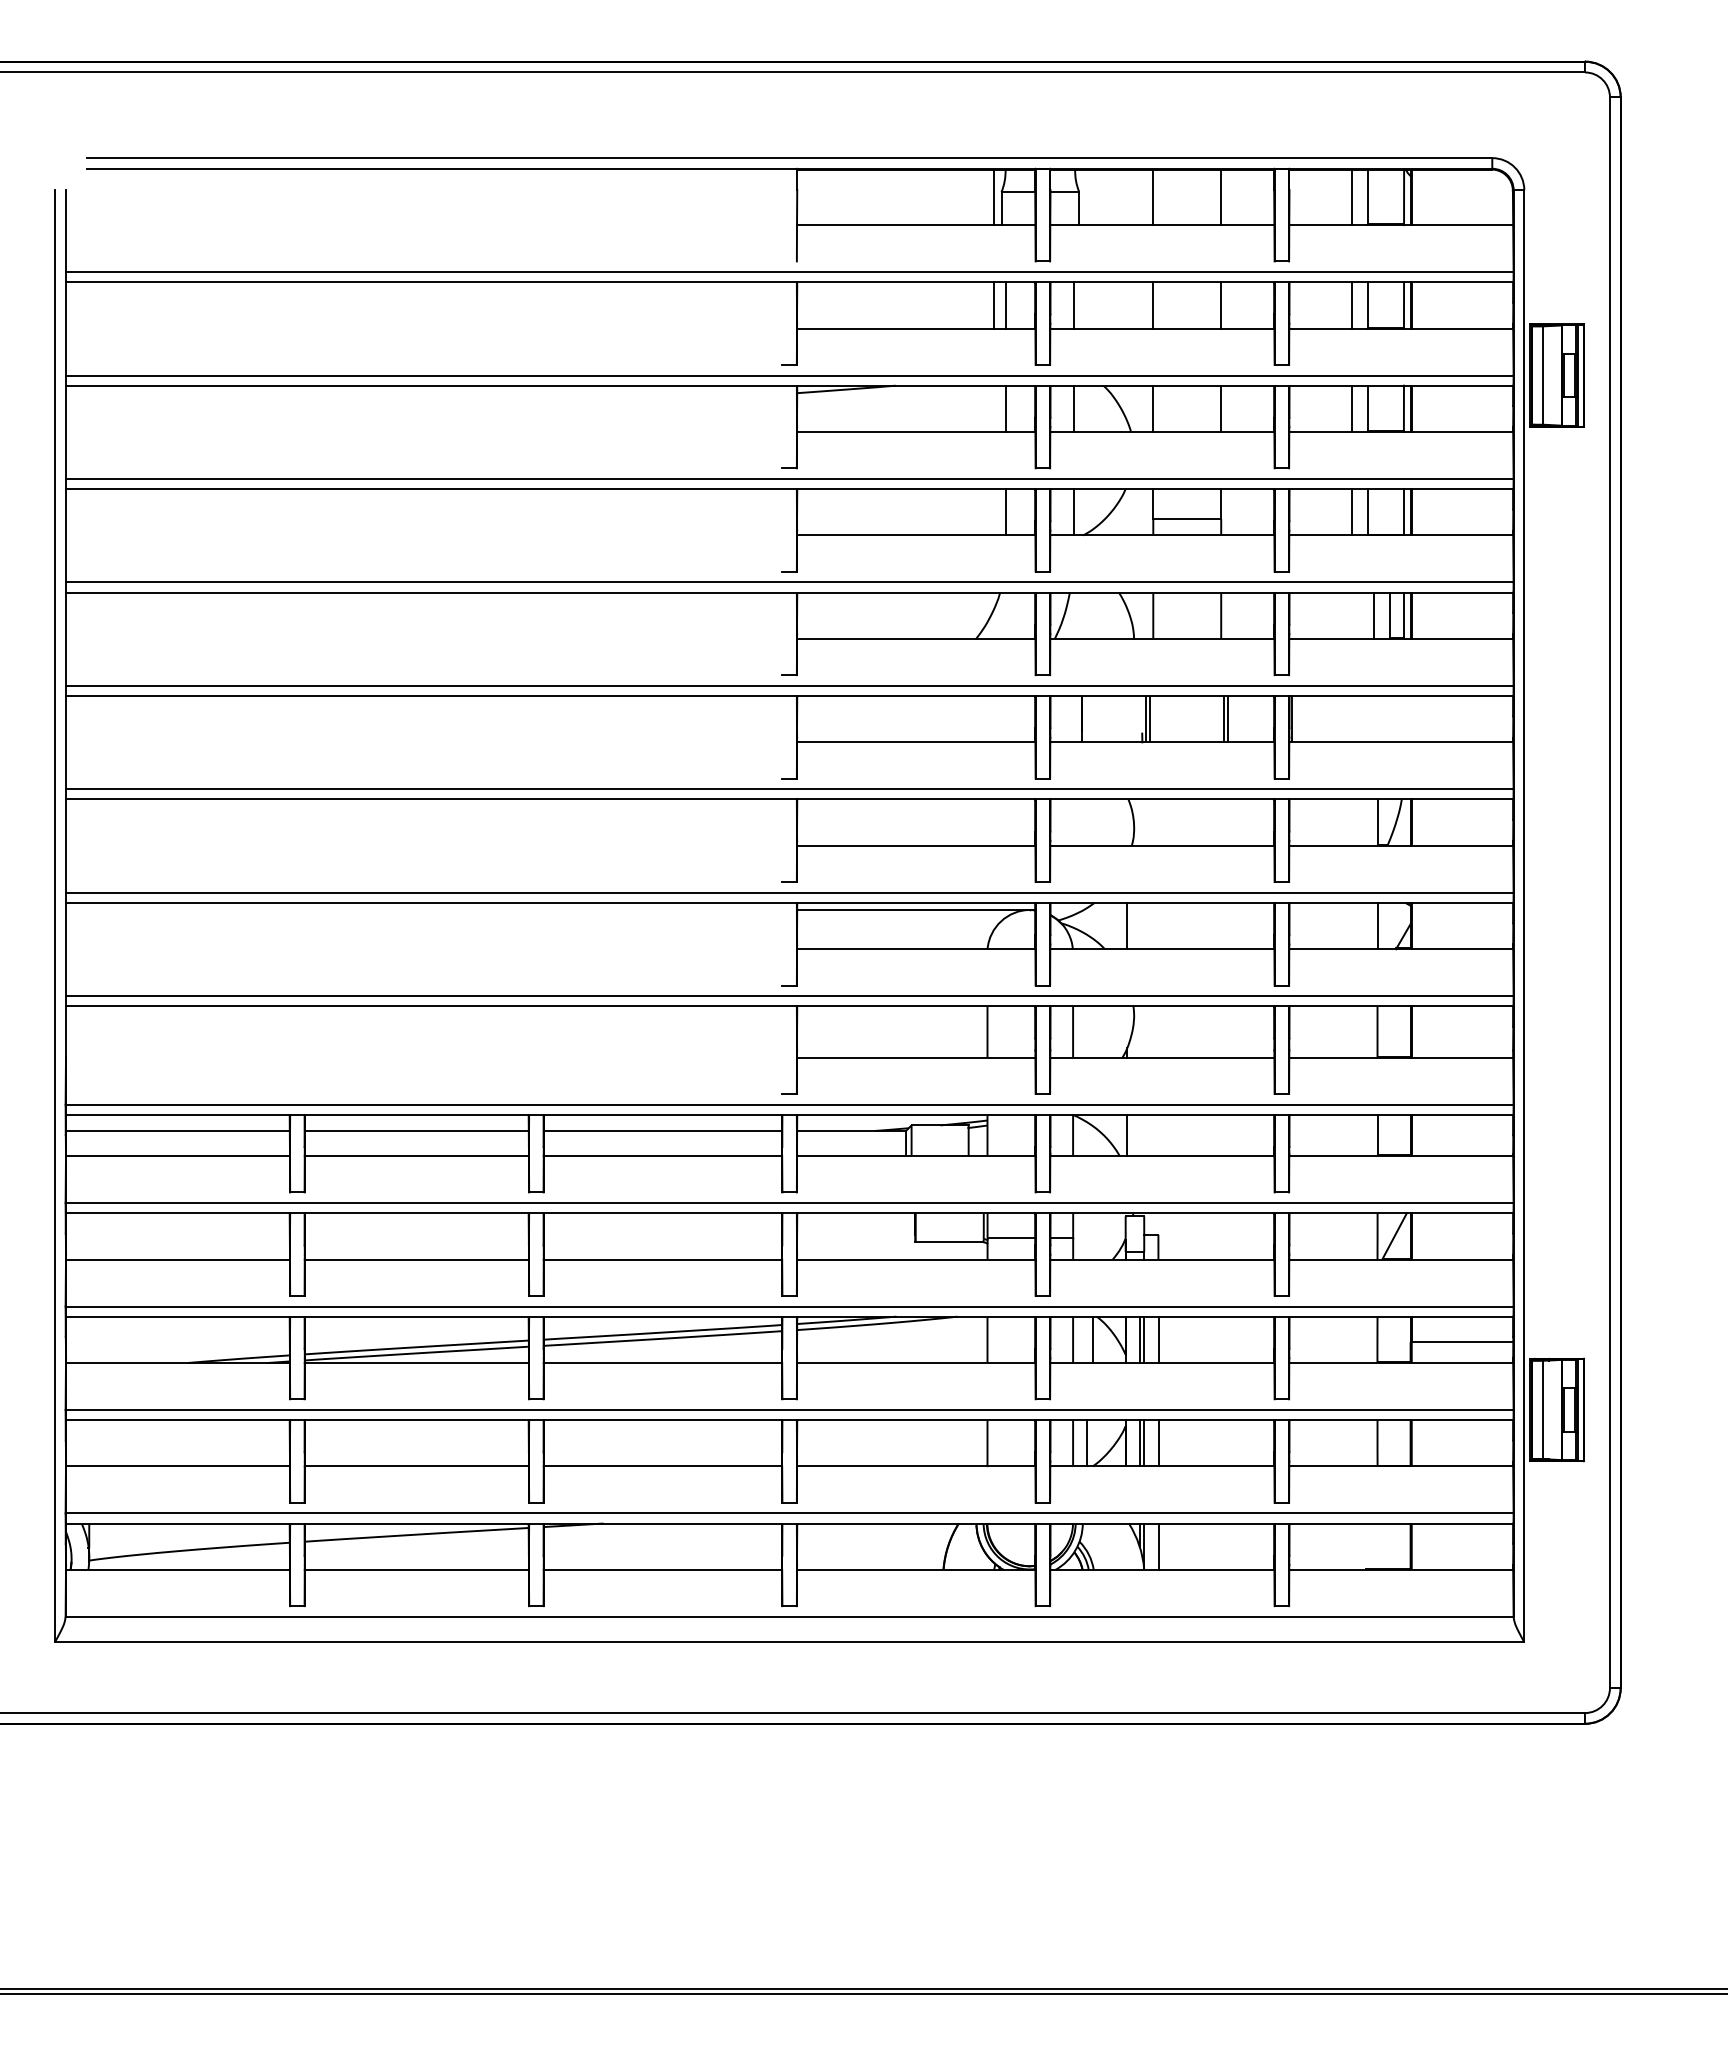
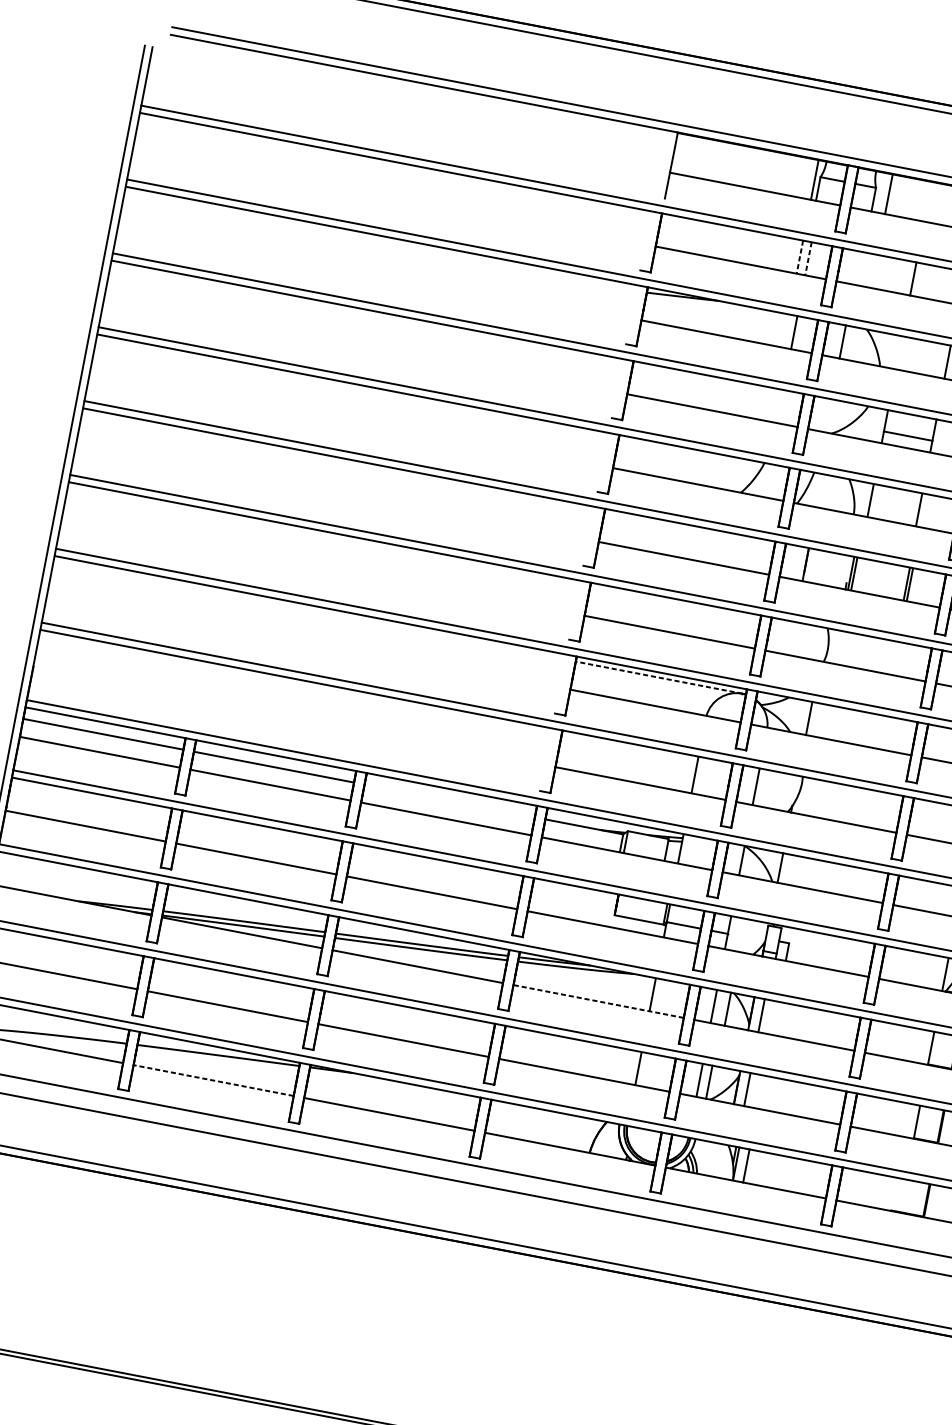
line: (1153, 197) -> (889, 194), moved
line: (994, 305) -> (799, 257), solid -> dashed
line: (1006, 305) -> (808, 258), solid -> dashed
line: (1074, 305) -> (857, 268), removed
line: (1153, 408) -> (899, 352), removed
line: (1006, 512) -> (780, 406), removed
line: (1074, 512) -> (828, 416), removed
line: (913, 909) -> (659, 677), solid -> dashed
line: (662, 1130) -> (449, 800), removed
line: (1144, 1339) -> (764, 1016), removed
line: (1158, 1339) -> (774, 1018), removed
line: (915, 1363) -> (598, 1001), solid -> dashed
line: (1144, 1443) -> (750, 1090), removed
line: (1158, 1443) -> (760, 1092), removed
line: (416, 1569) -> (213, 1080), solid -> dashed

